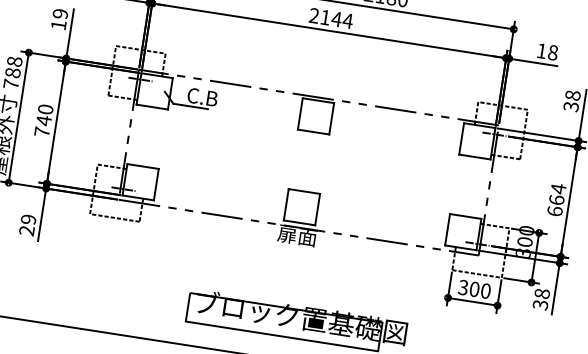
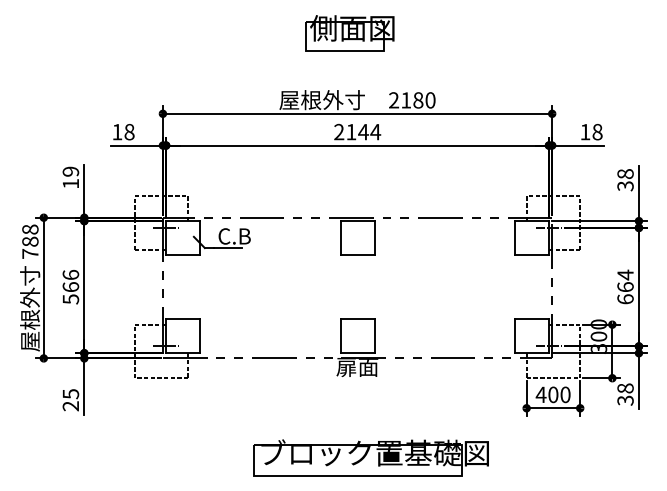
text: (43, 120) -> (70, 286), 740 -> 566
text: (28, 219) -> (70, 394), 29 -> 25
text: (462, 287) -> (540, 394), 300 -> 400

